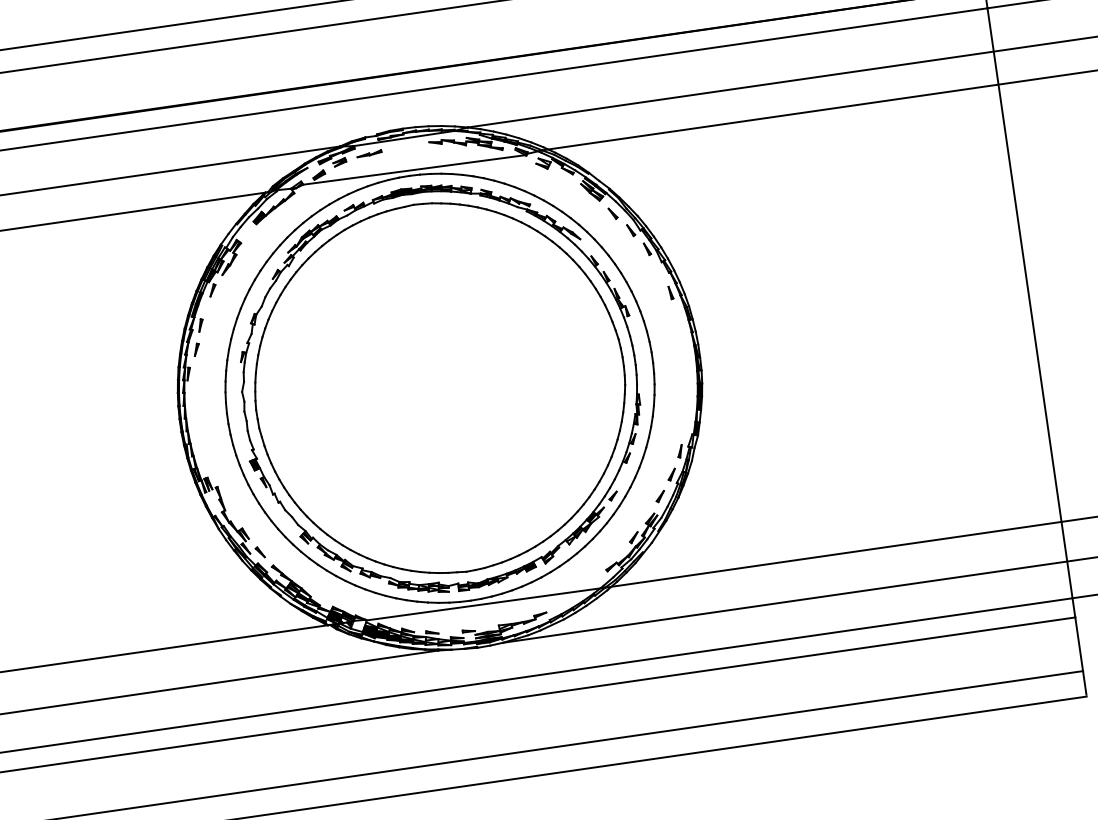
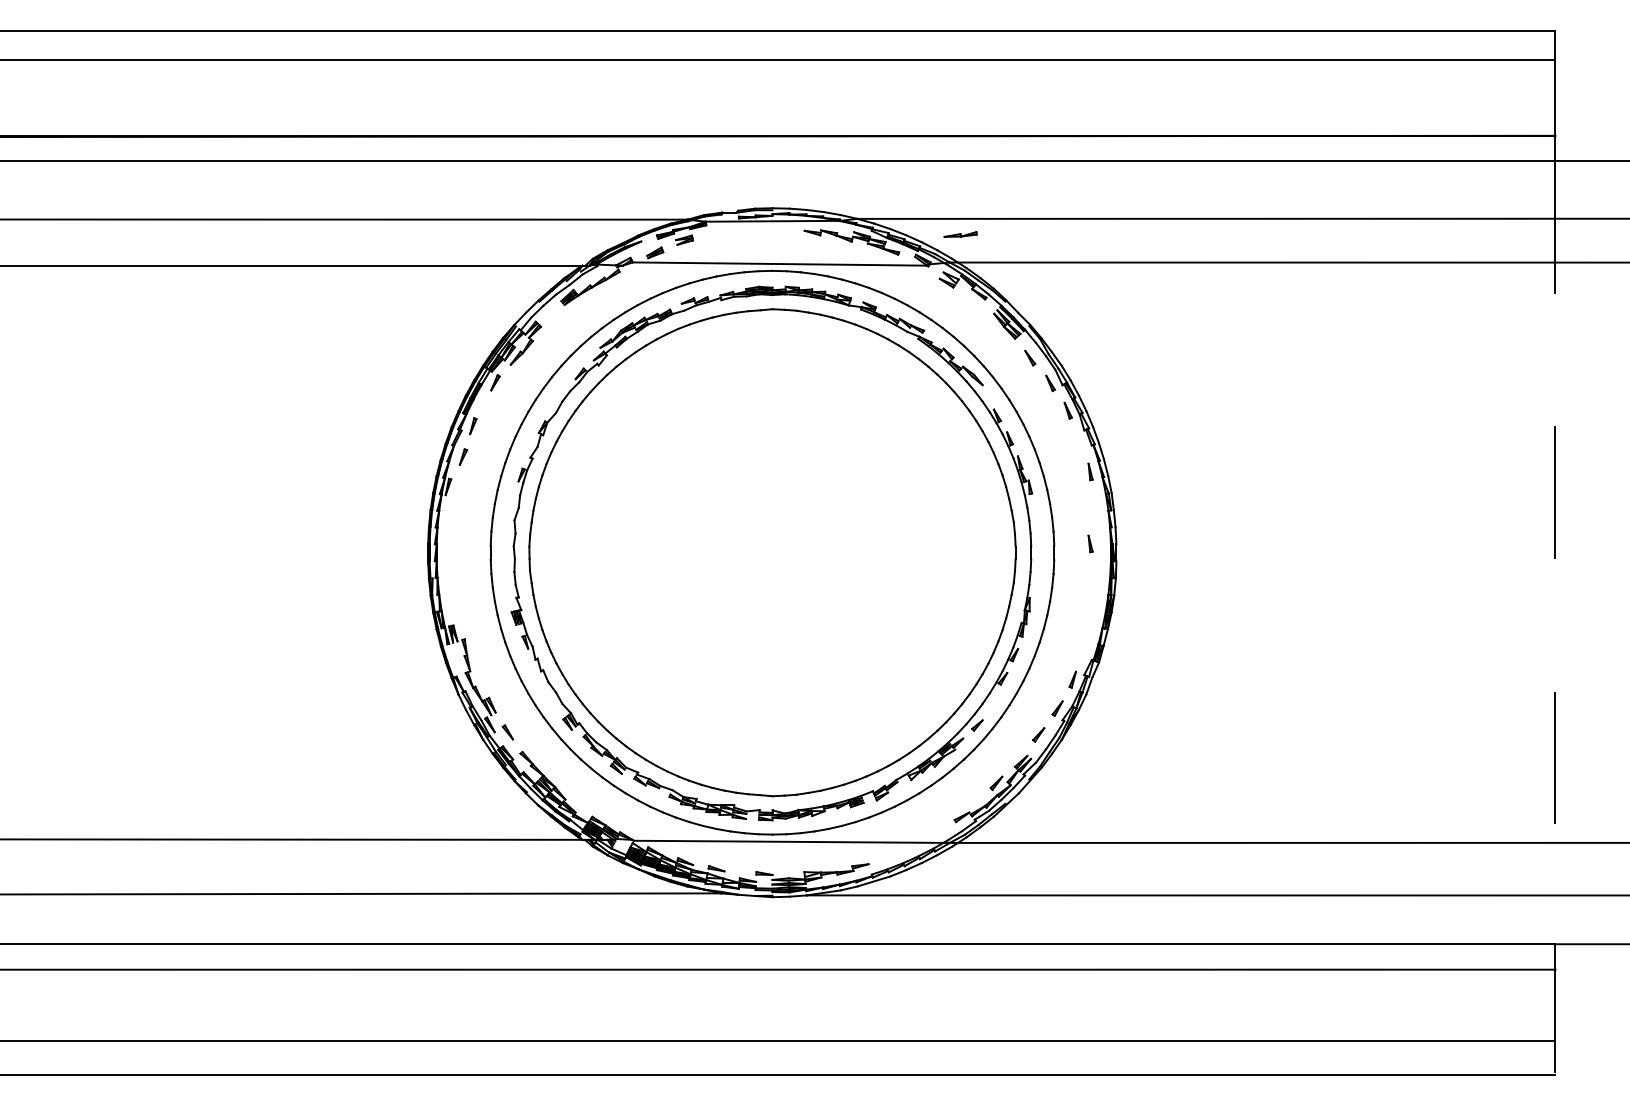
part: (369, 153) -> (960, 234), moved
line: (1030, 303) -> (1555, 553), solid -> dashed
part: (678, 346) -> (1090, 543), added

